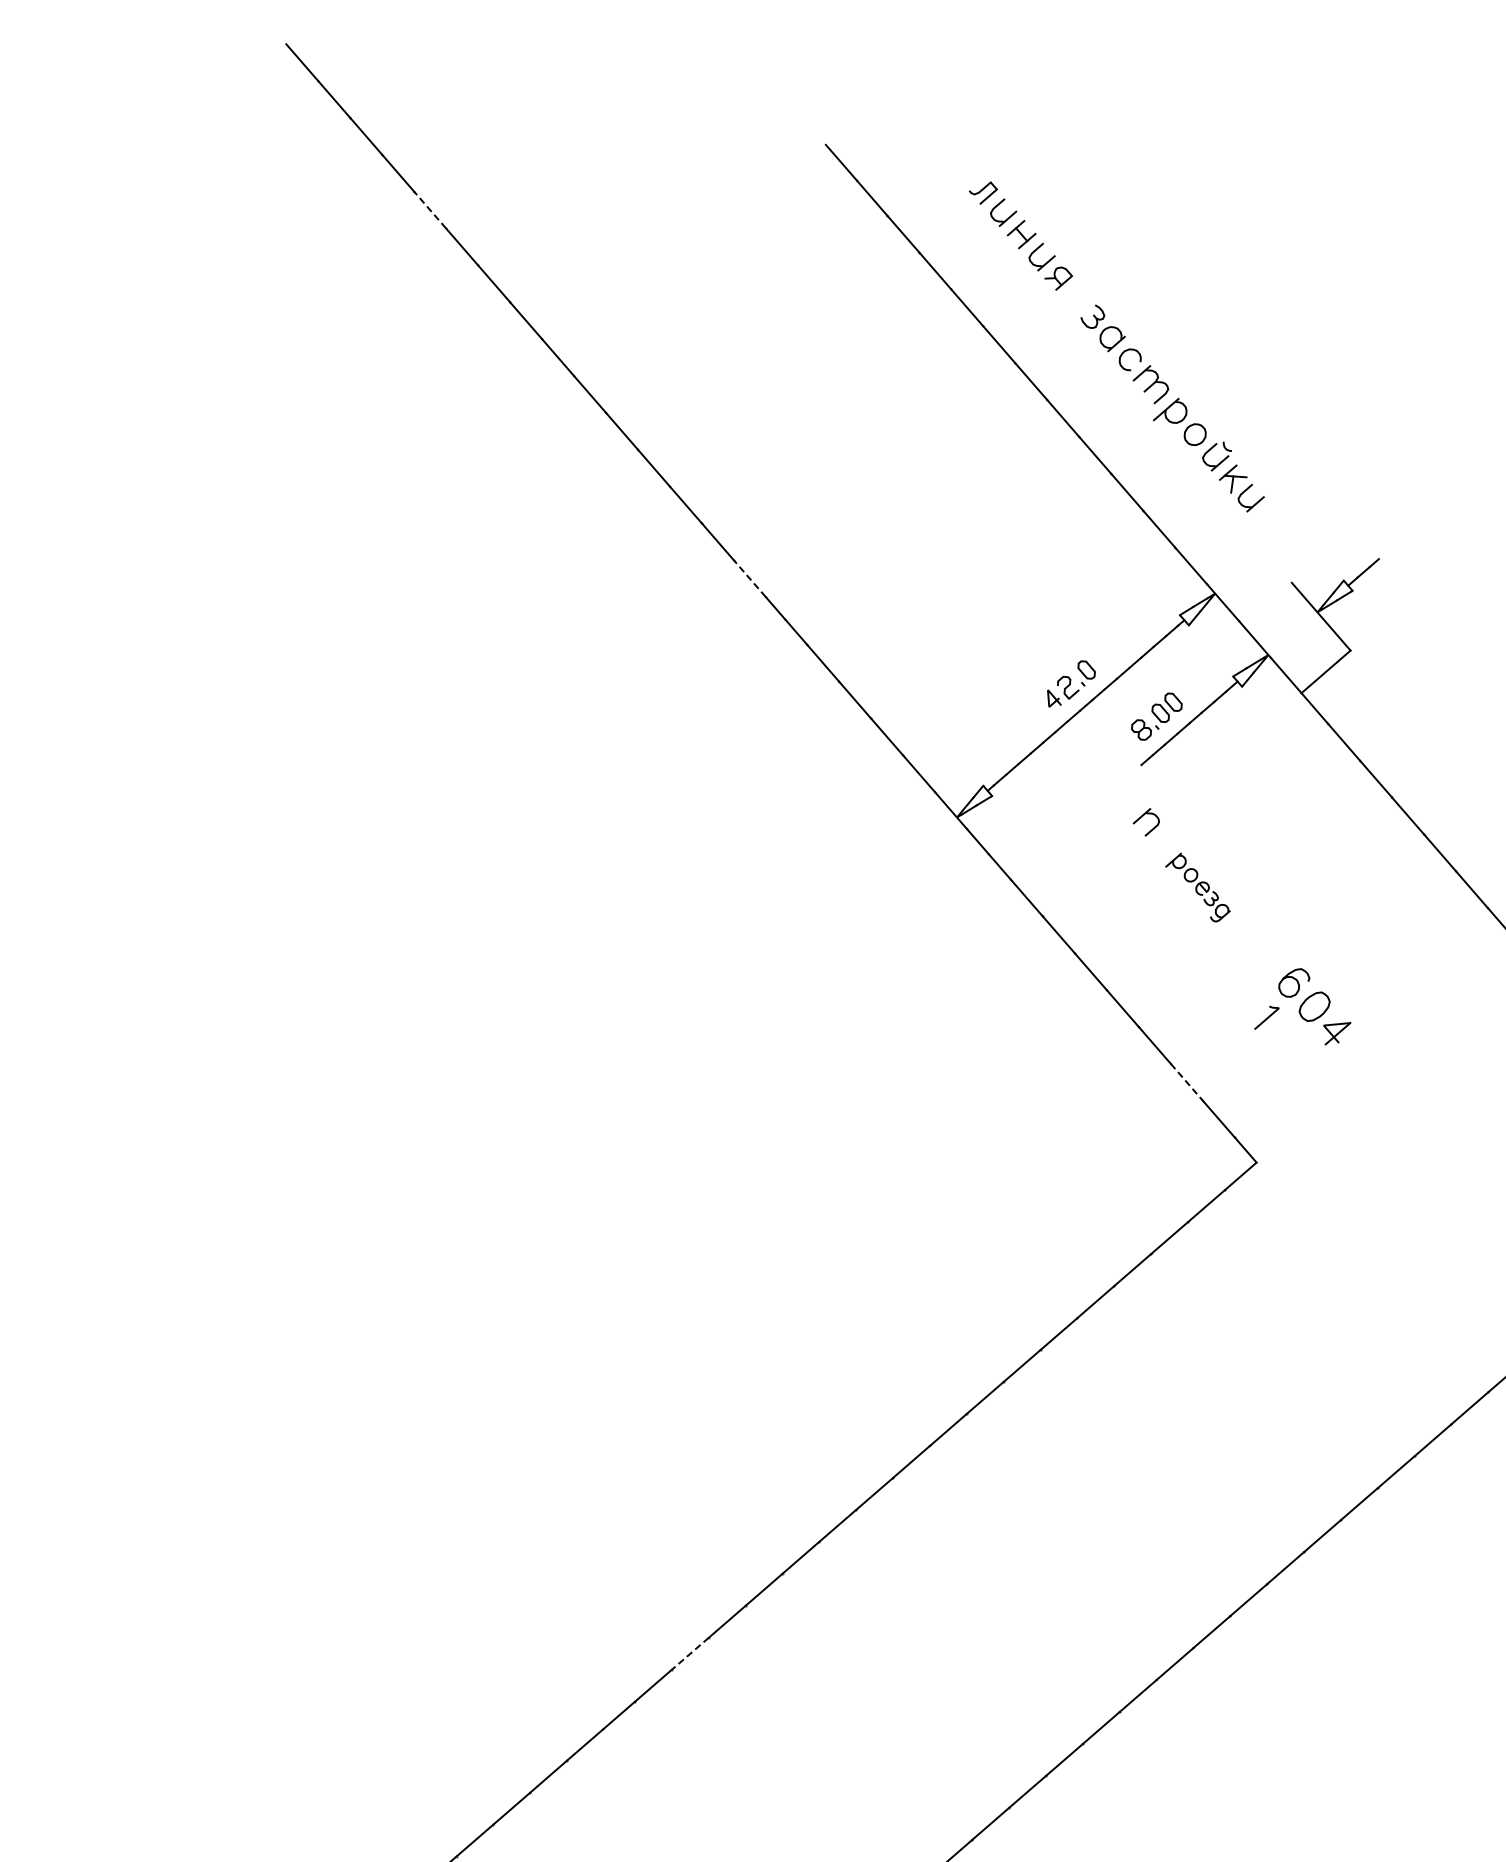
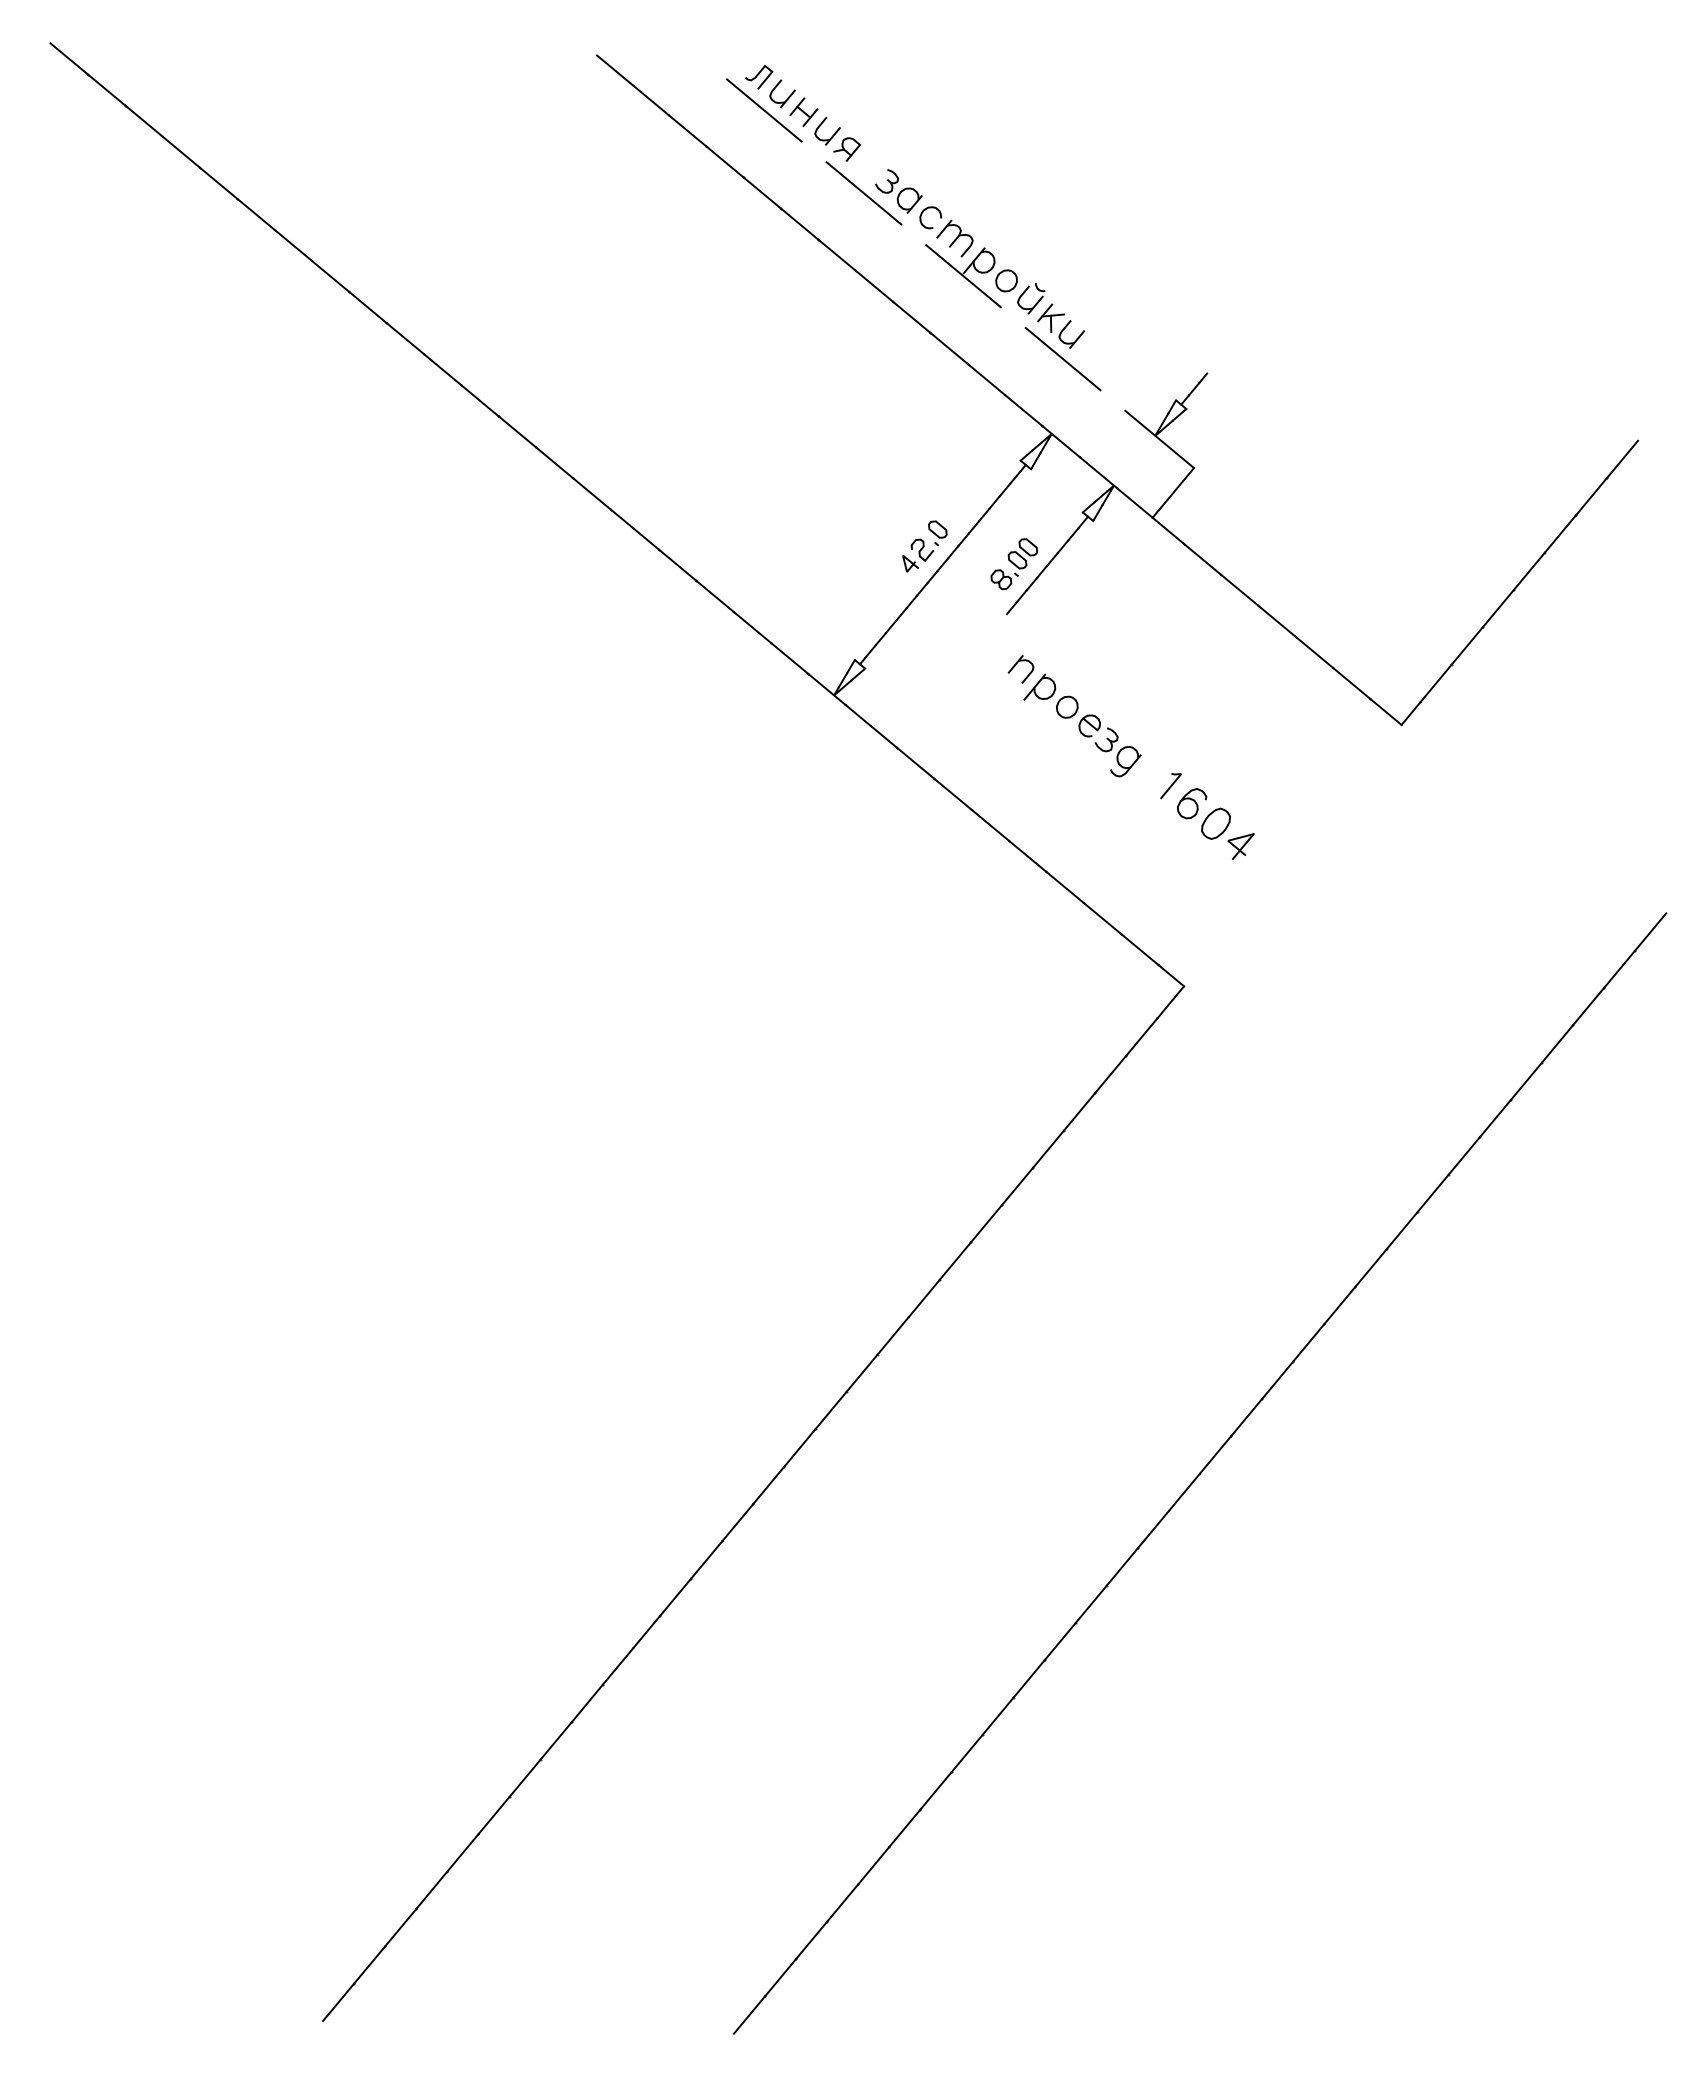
line: (430, 209) -> (218, 182), dashed -> solid
line: (982, 226) -> (764, 110), added
line: (1067, 324) -> (863, 193), added
line: (1153, 423) -> (963, 276), added
line: (1238, 520) -> (1062, 358), added
line: (749, 578) -> (591, 493), dashed -> solid
part: (1198, 887) -> (1082, 725), size x1.67
line: (1266, 1018) -> (1170, 786), moved
line: (1186, 1082) -> (1102, 918), dashed -> solid
line: (690, 1654) -> (706, 1560), dashed -> solid

